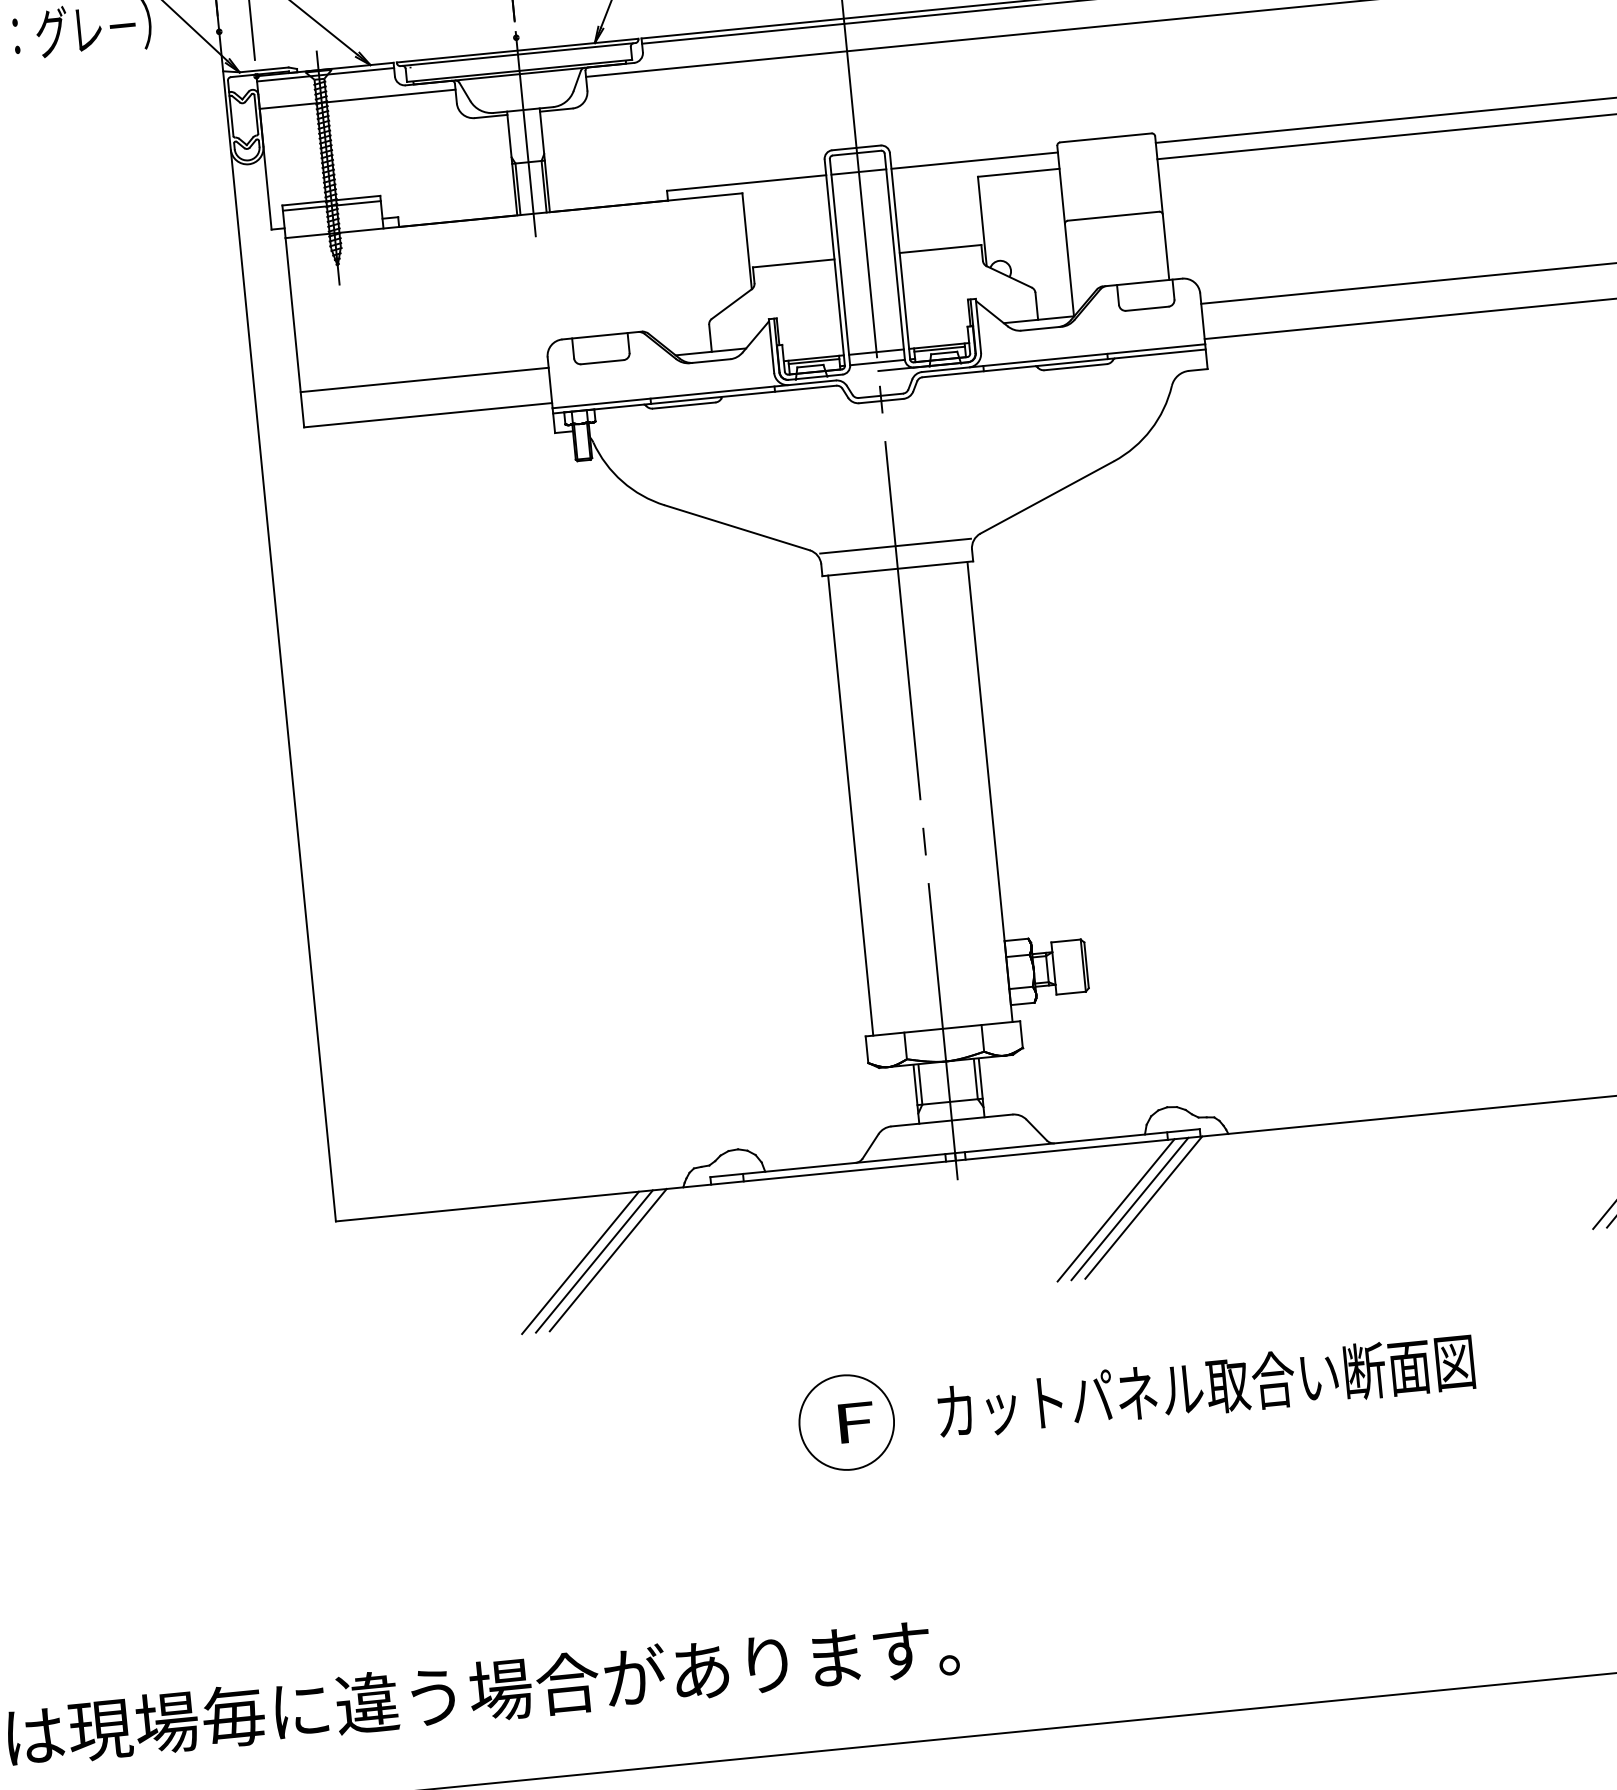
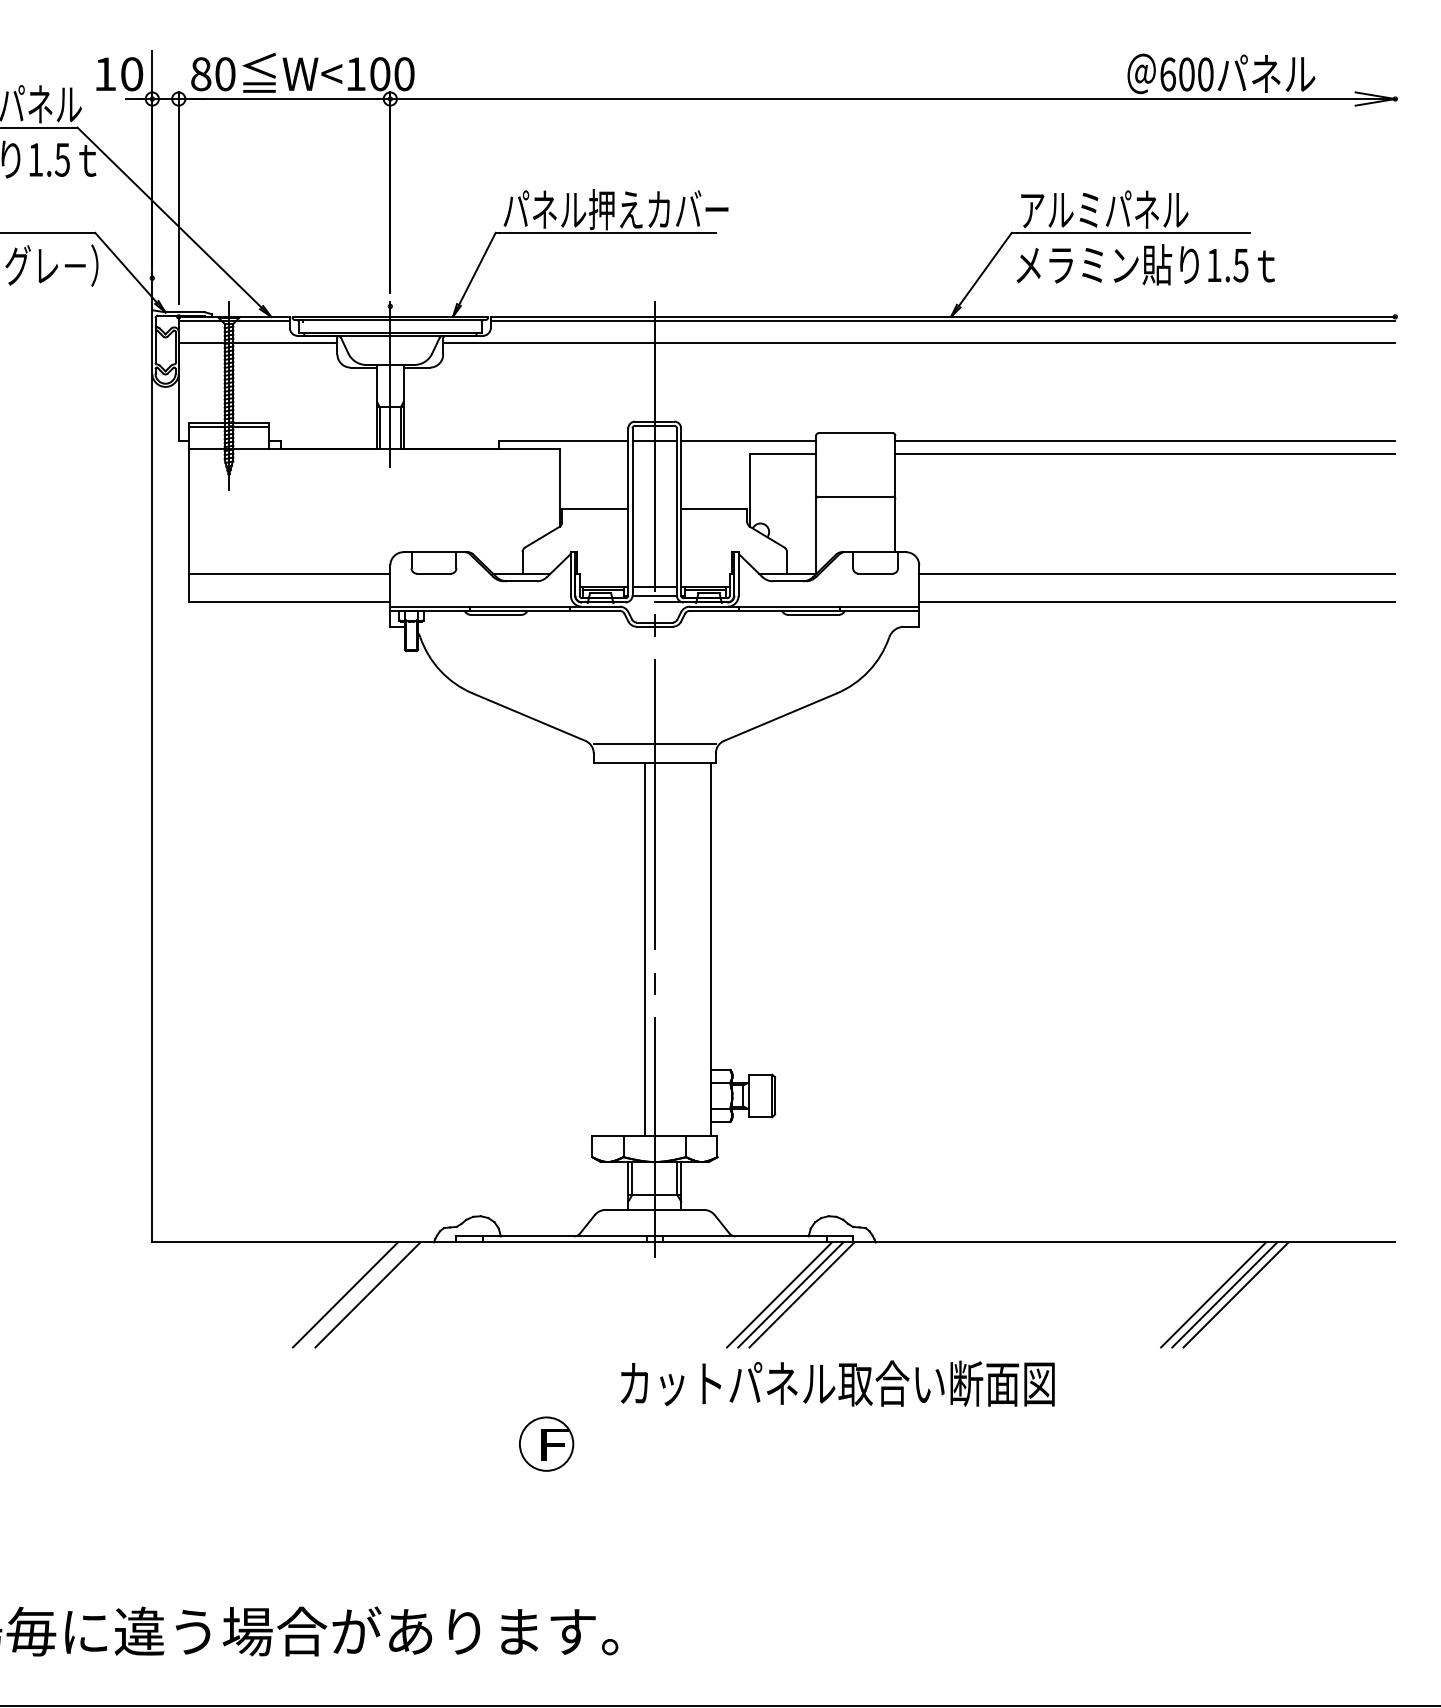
line: (850, 804) -> (645, 948), moved
line: (594, 1260) -> (356, 1294), removed
text: (1205, 1386) -> (837, 1383), moved
circle: (846, 1423) -> (546, 1444), size x0.7

